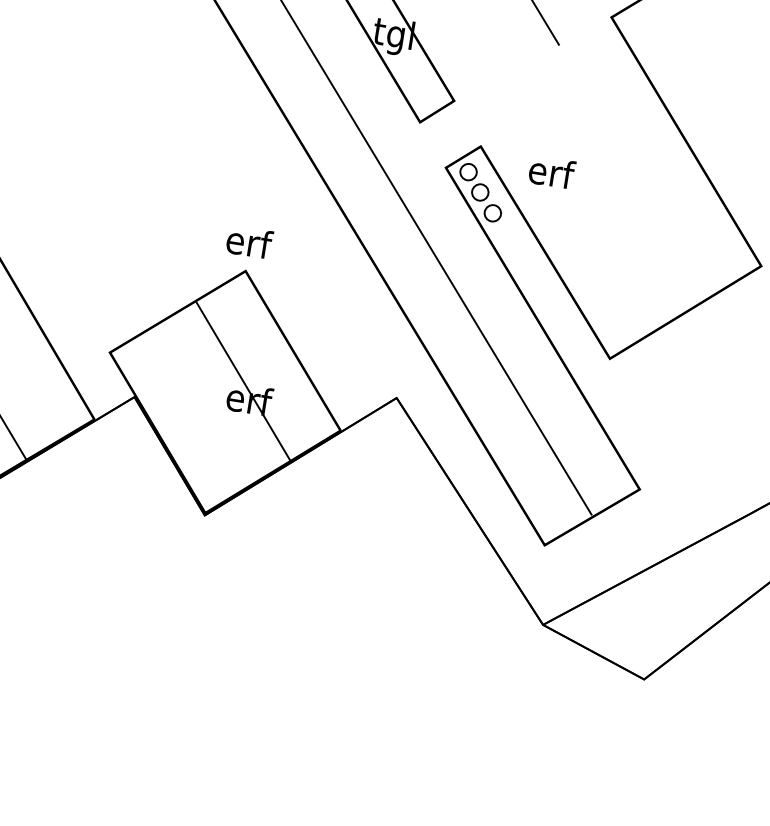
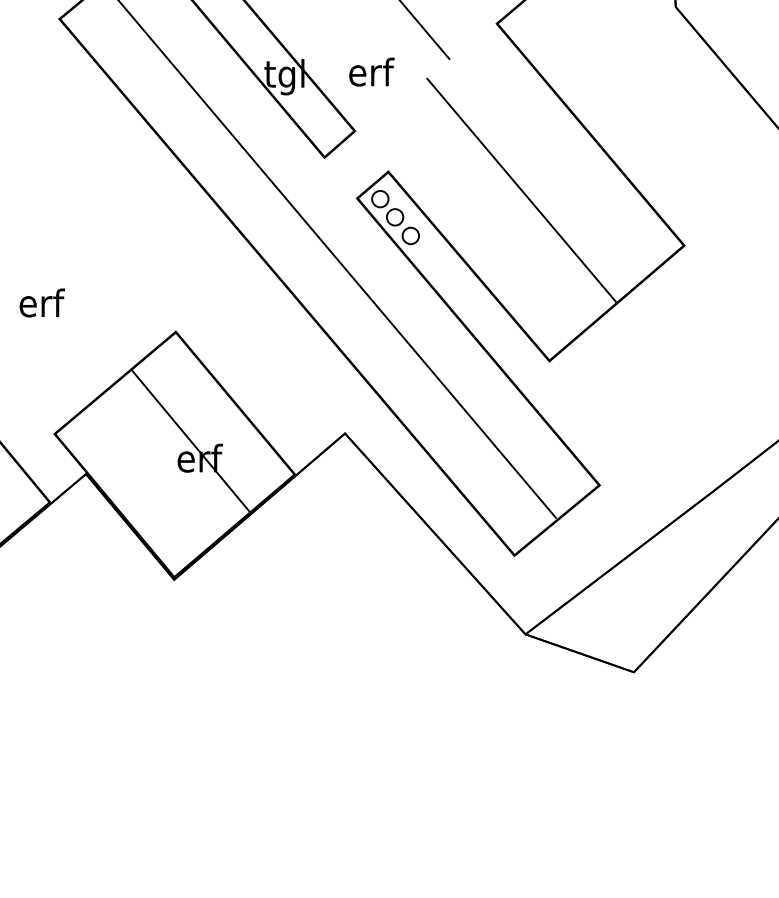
text: (551, 171) -> (371, 71), moved
line: (609, 185) -> (521, 190), added
text: (248, 241) -> (41, 302), moved

